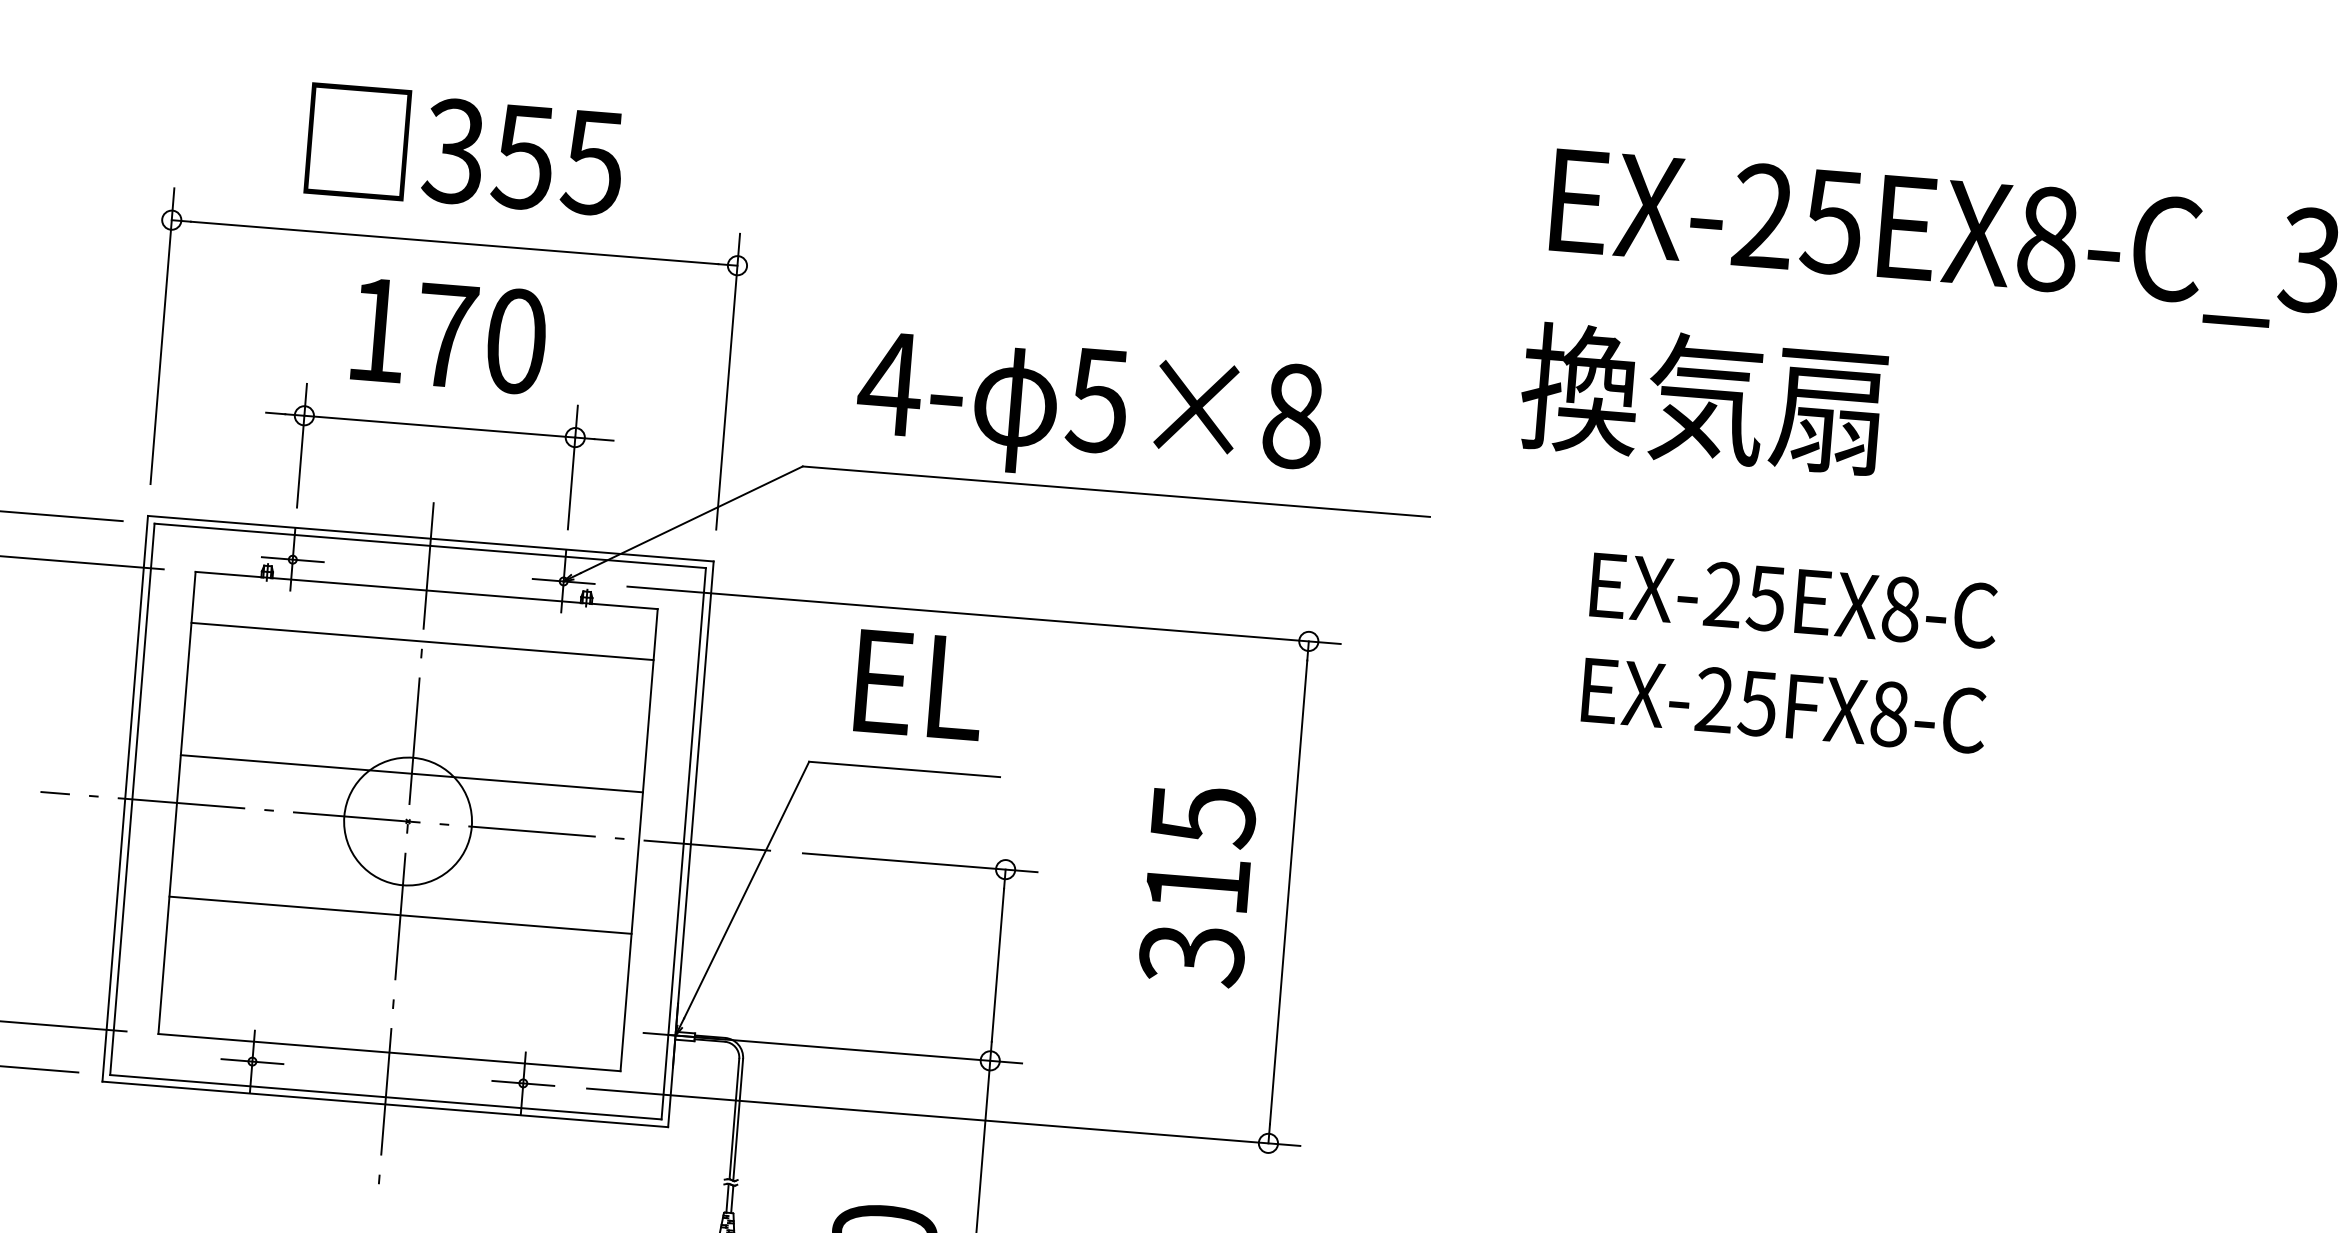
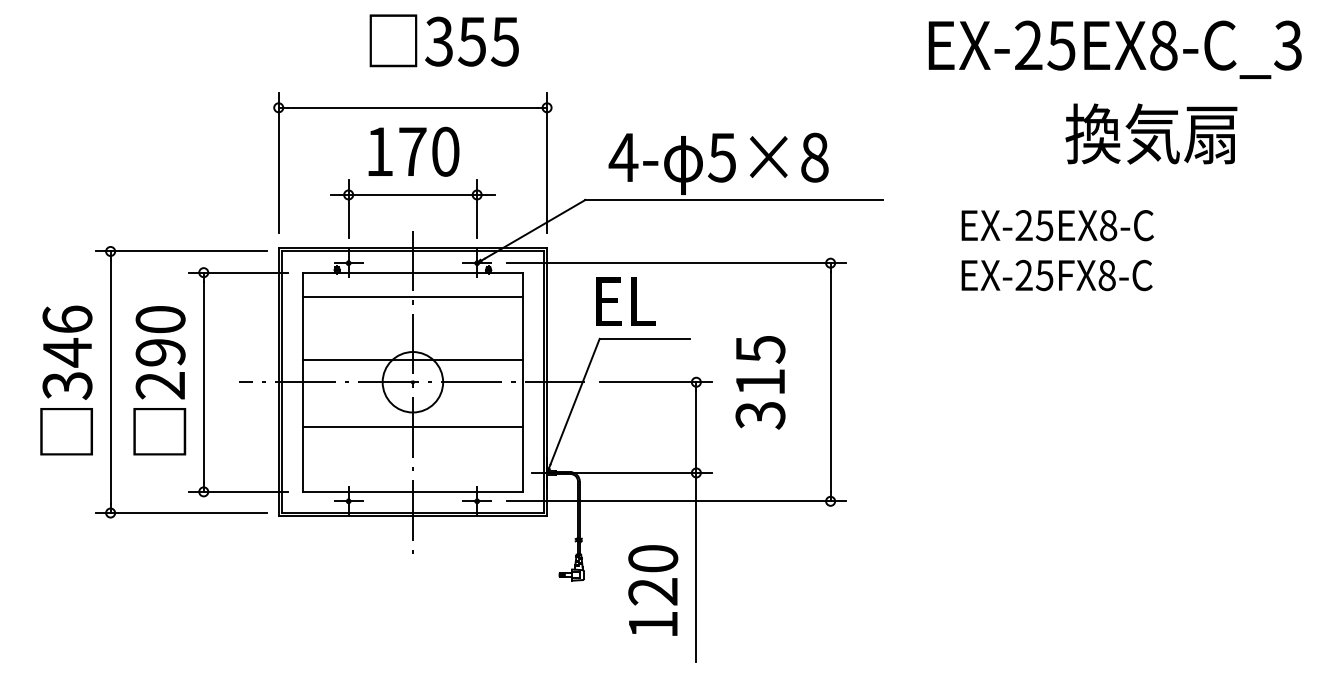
text: (463, 149) -> (443, 40), moved
text: (1703, 397) -> (1151, 133), moved
text: (918, 684) -> (625, 301), moved
text: (1197, 885) -> (760, 382), moved

